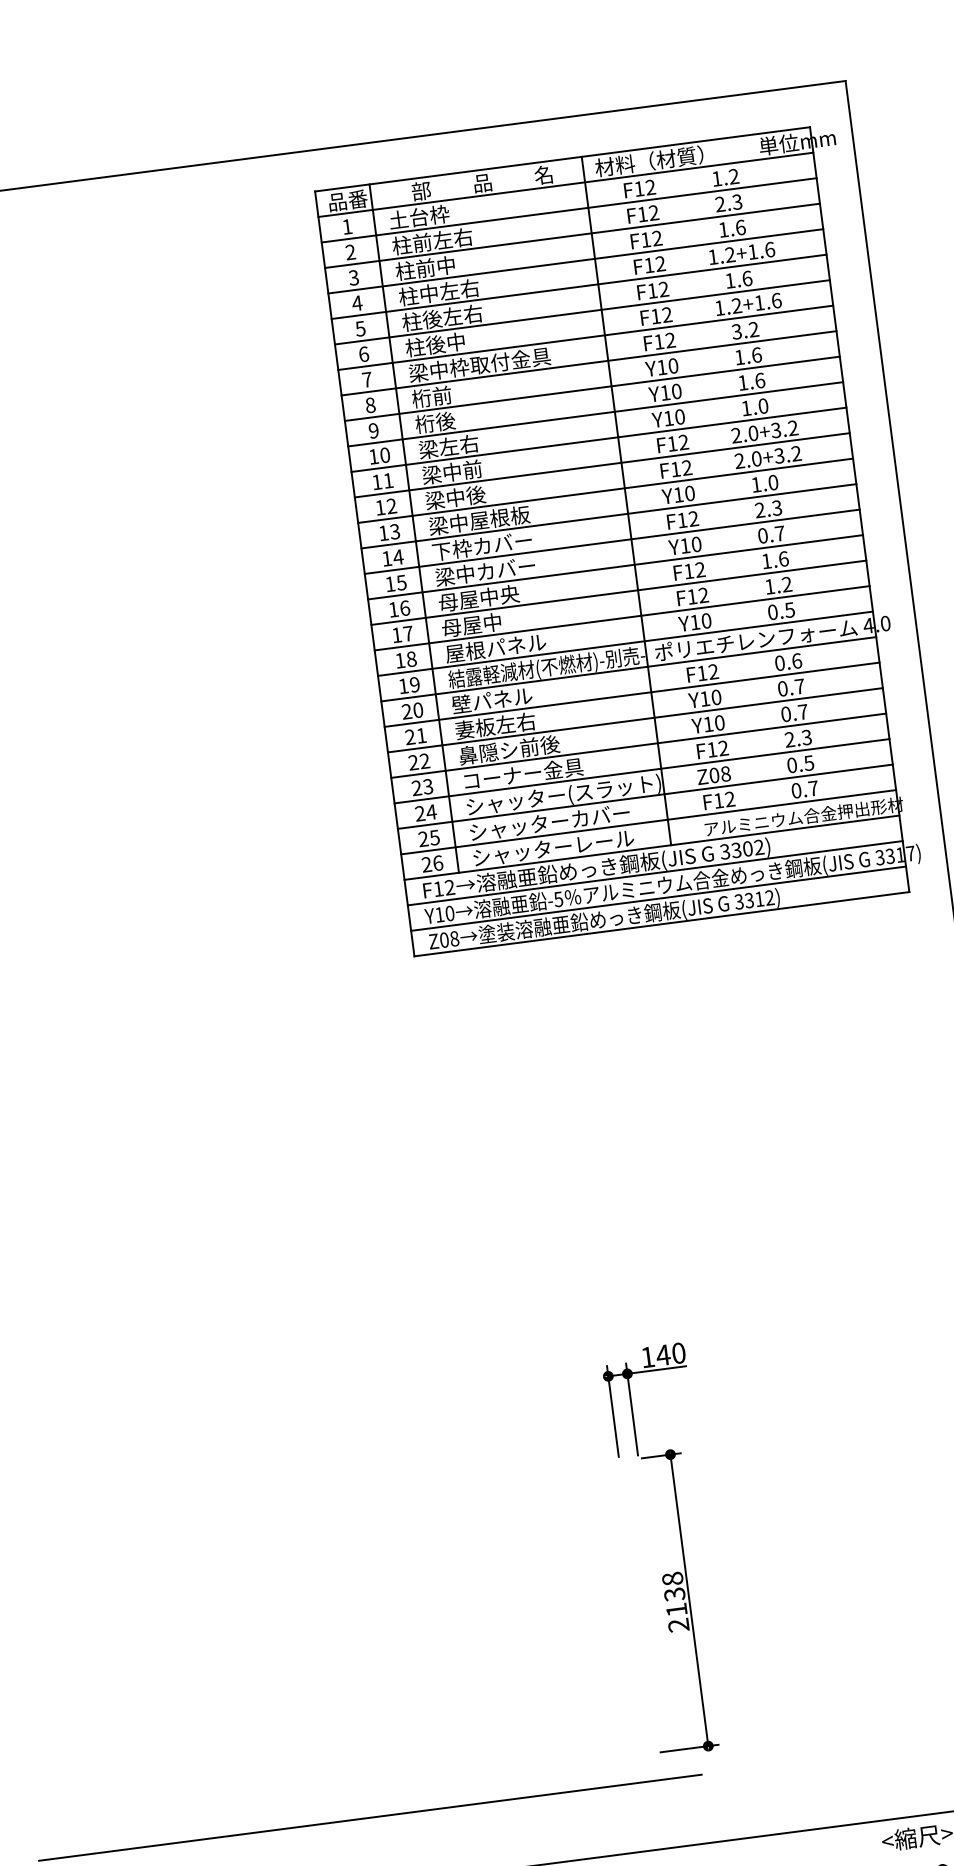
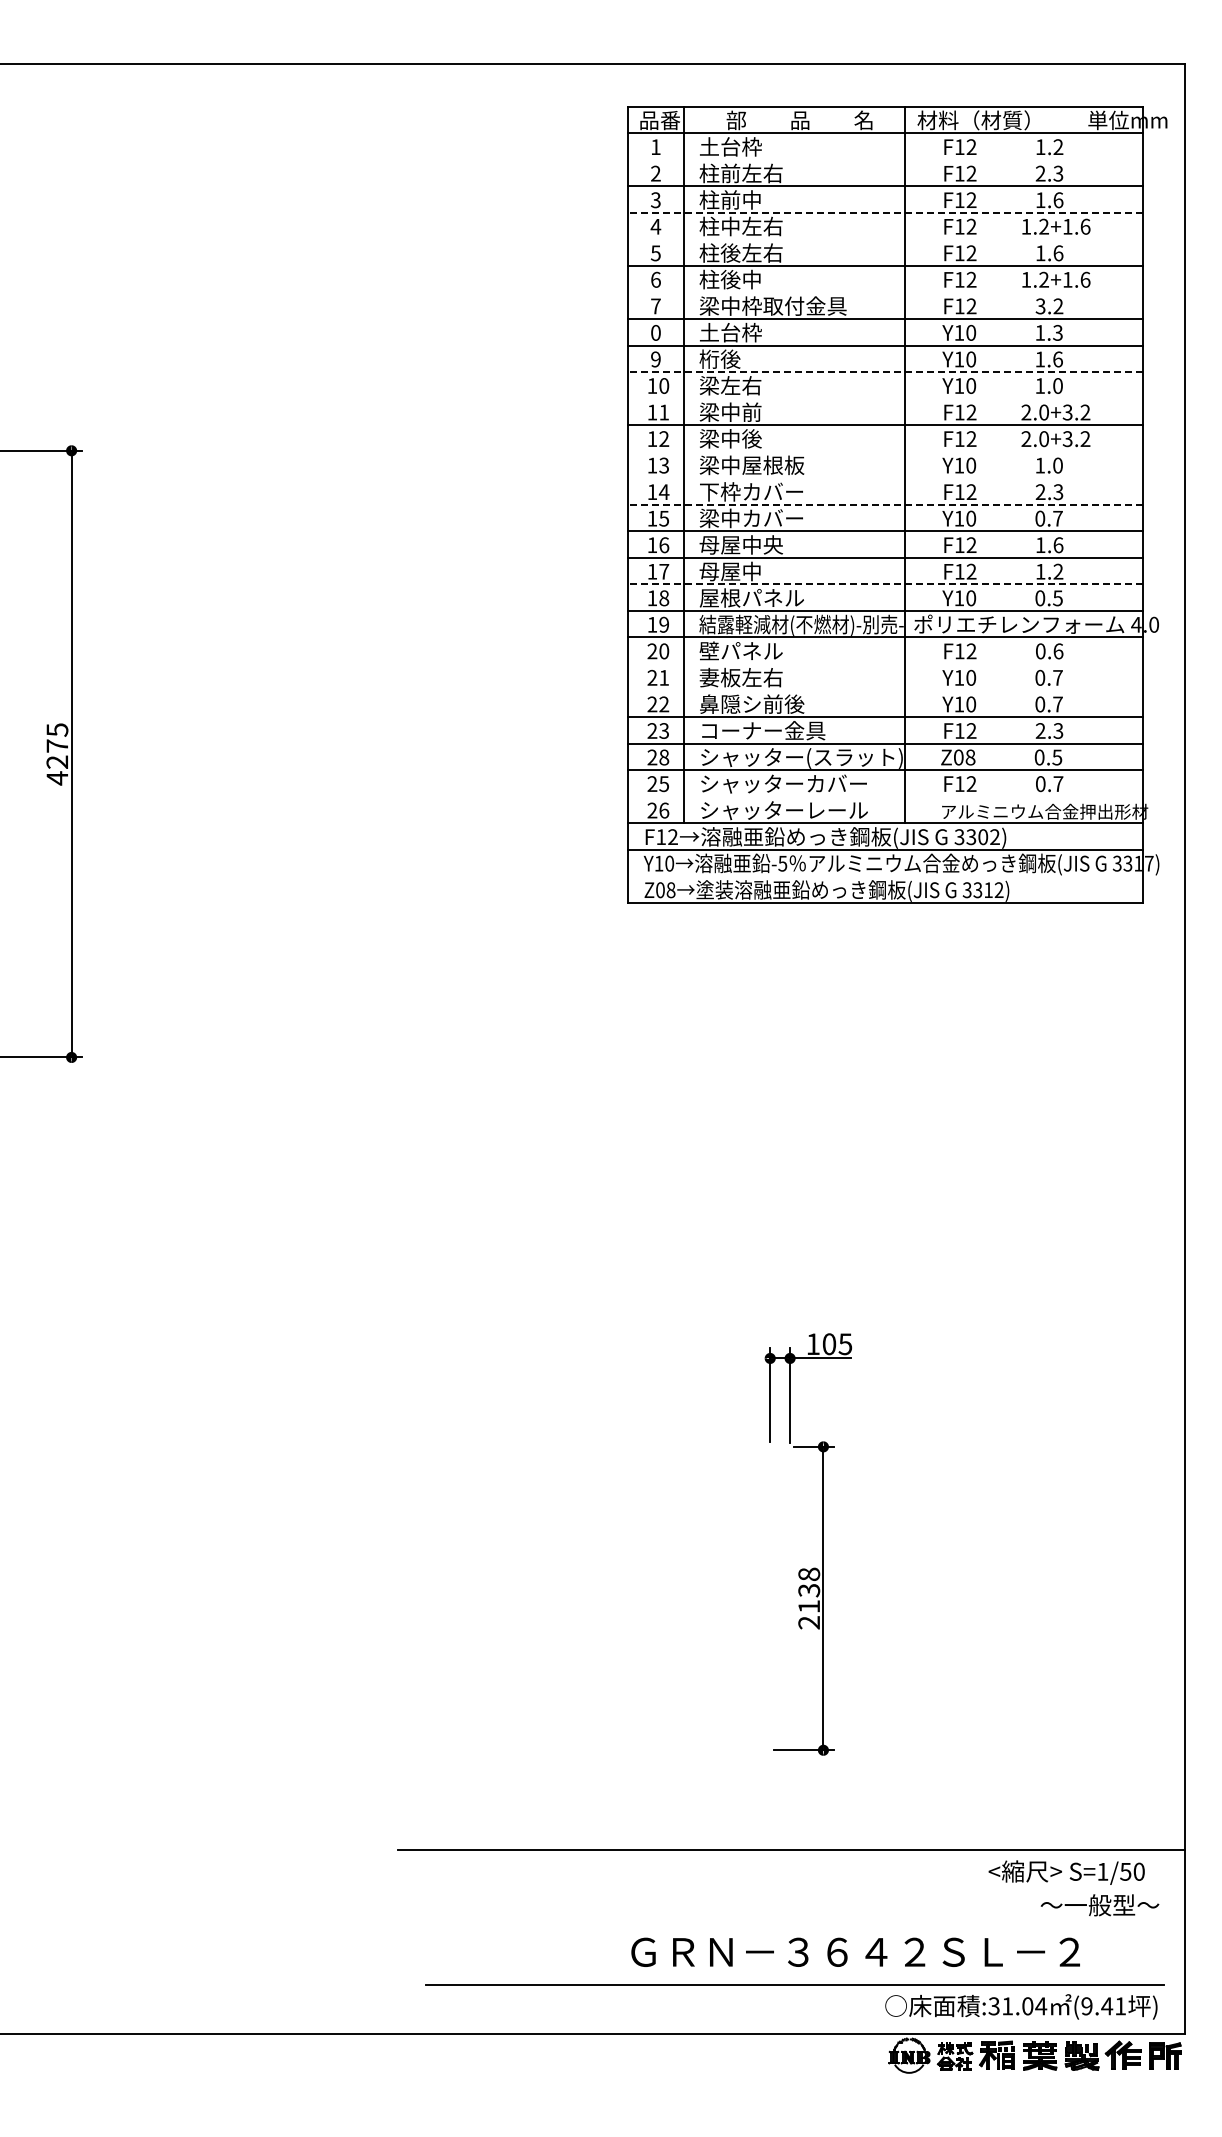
line: (568, 210) -> (884, 159), removed
line: (576, 260) -> (885, 212), solid -> dashed
line: (578, 287) -> (884, 239), removed
line: (585, 337) -> (884, 292), removed
text: (756, 354) -> (1057, 332), 1.6 -> 1.3
text: (442, 395) -> (730, 332), 桁前 -> 土台枠
text: (370, 404) -> (655, 332), 8 -> 0
line: (596, 414) -> (885, 372), solid -> dashed
line: (598, 439) -> (884, 398), removed
line: (604, 490) -> (884, 451), removed
line: (608, 516) -> (884, 478), removed
line: (612, 541) -> (885, 504), solid -> dashed
line: (622, 618) -> (885, 584), solid -> dashed
line: (631, 694) -> (884, 663), removed
line: (634, 720) -> (884, 690), removed
text: (430, 812) -> (663, 757), 24 -> 28
line: (647, 822) -> (884, 796), removed
line: (657, 899) -> (884, 876), removed
text: (671, 1354) -> (837, 1344), 140 -> 105
line: (369, 1817) -> (467, 1778), removed

